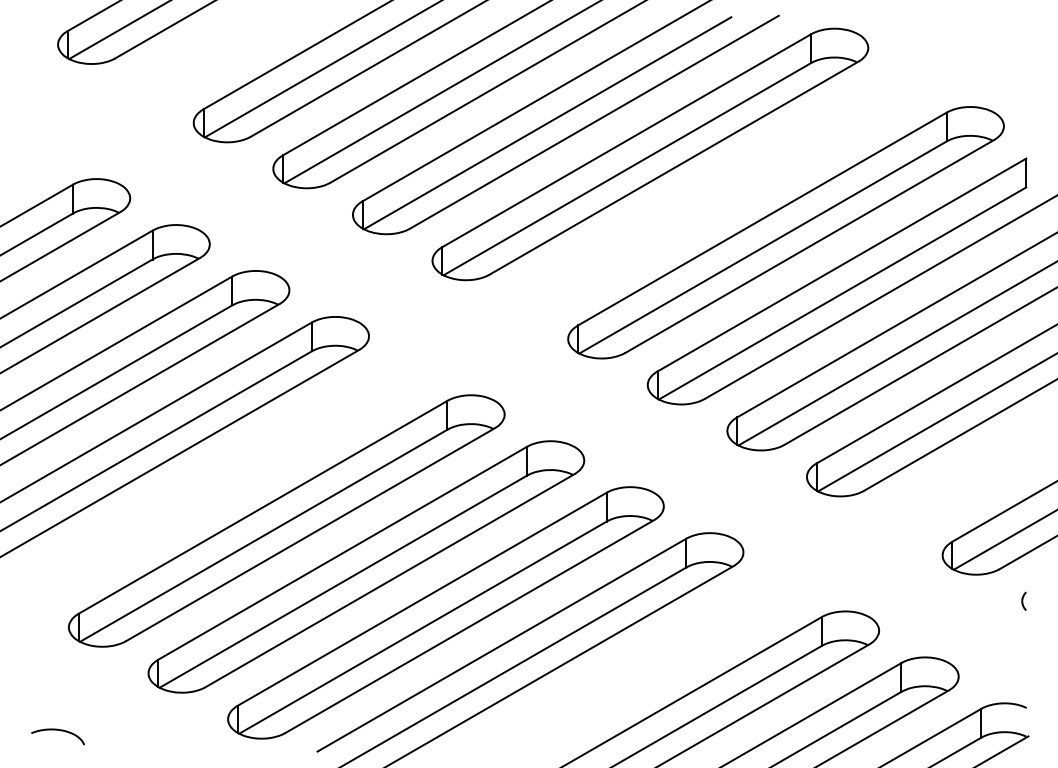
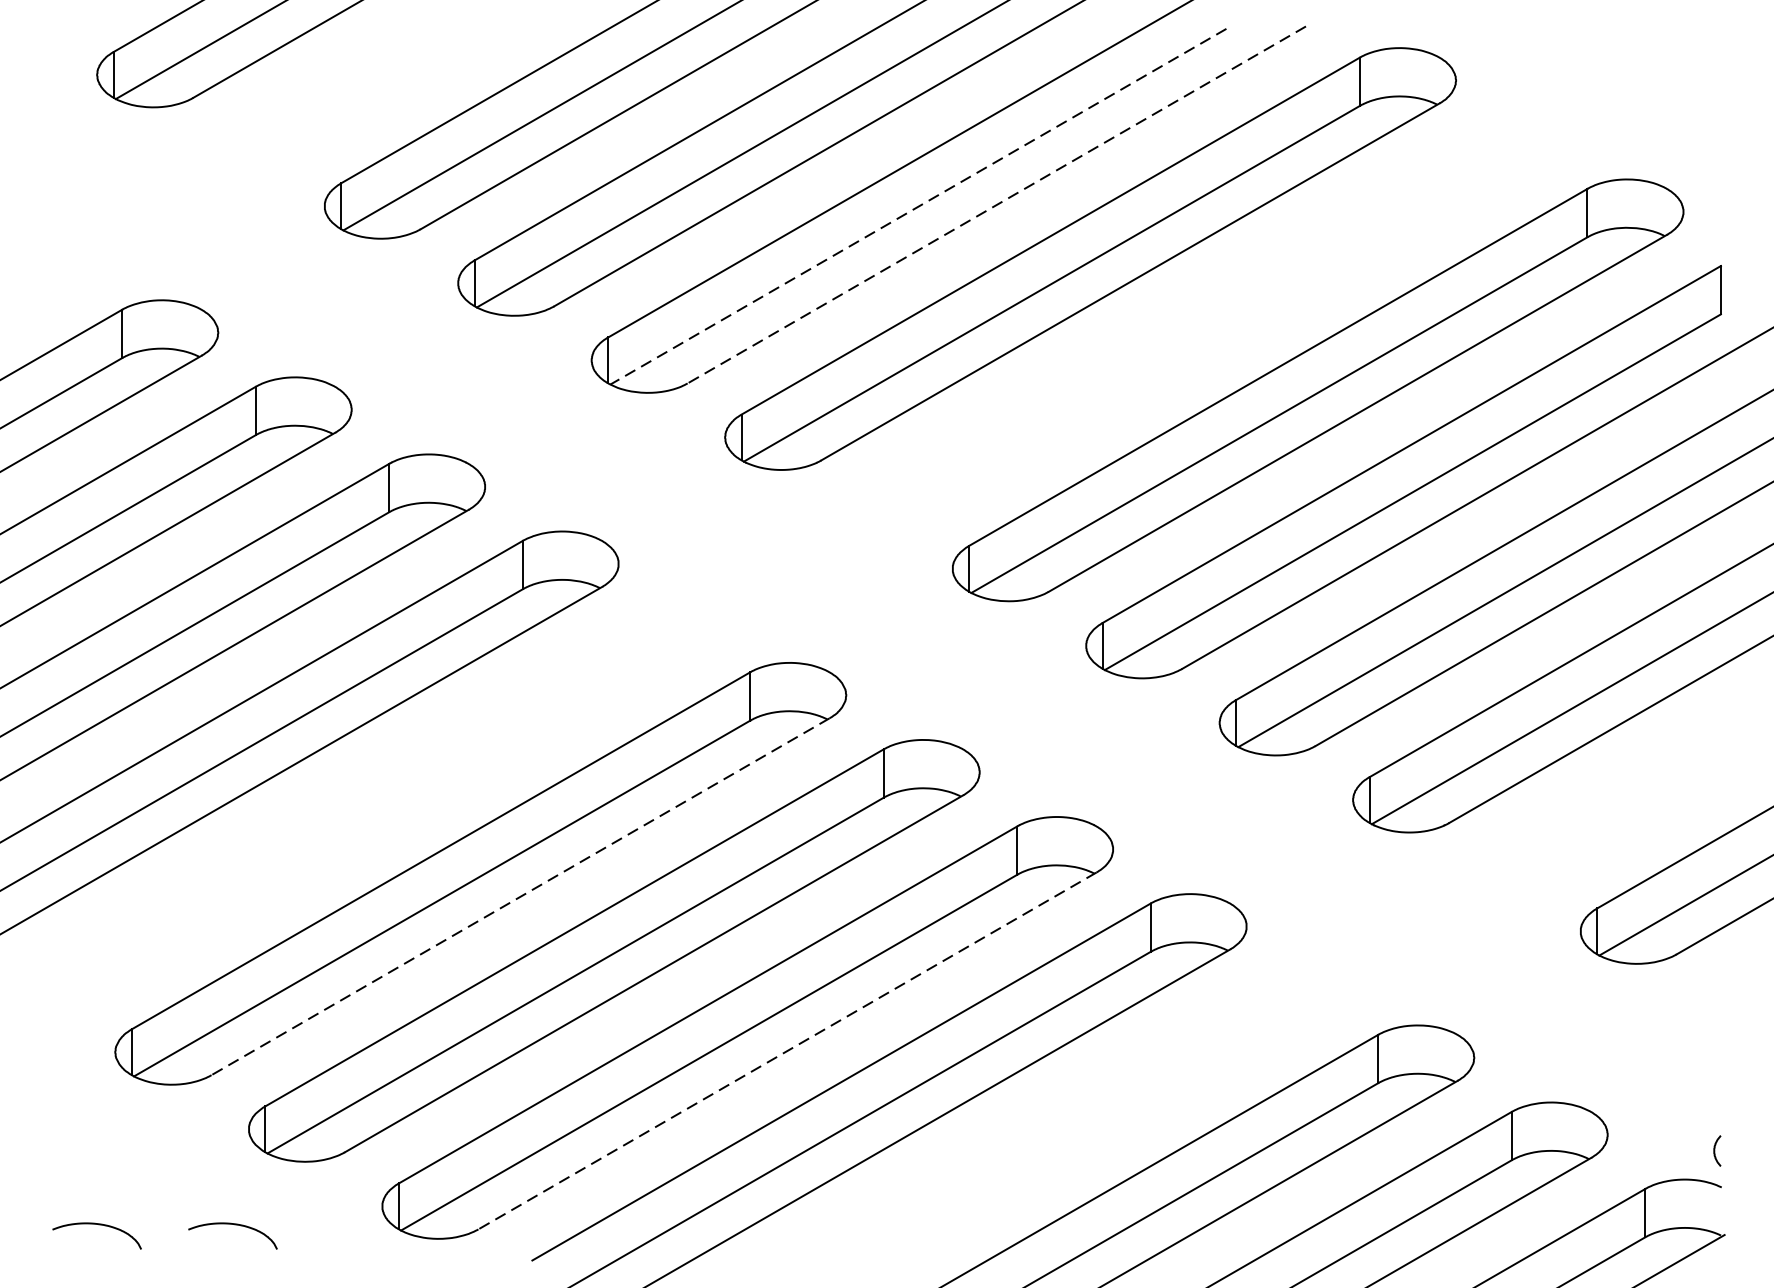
line: (594, 122) -> (996, 205), solid -> dashed
line: (547, 123) -> (918, 207), solid -> dashed
line: (310, 534) -> (520, 896), solid -> dashed
curve: (1023, 600) -> (1716, 1149), moved
line: (469, 626) -> (787, 1050), solid -> dashed
curve: (141, 731) -> (237, 1226), added

